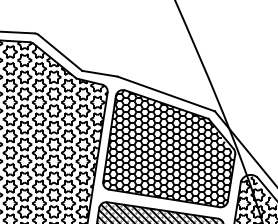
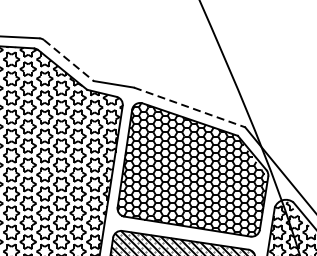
line: (60, 53) -> (68, 61), solid -> dashed
line: (166, 94) -> (189, 108), solid -> dashed

